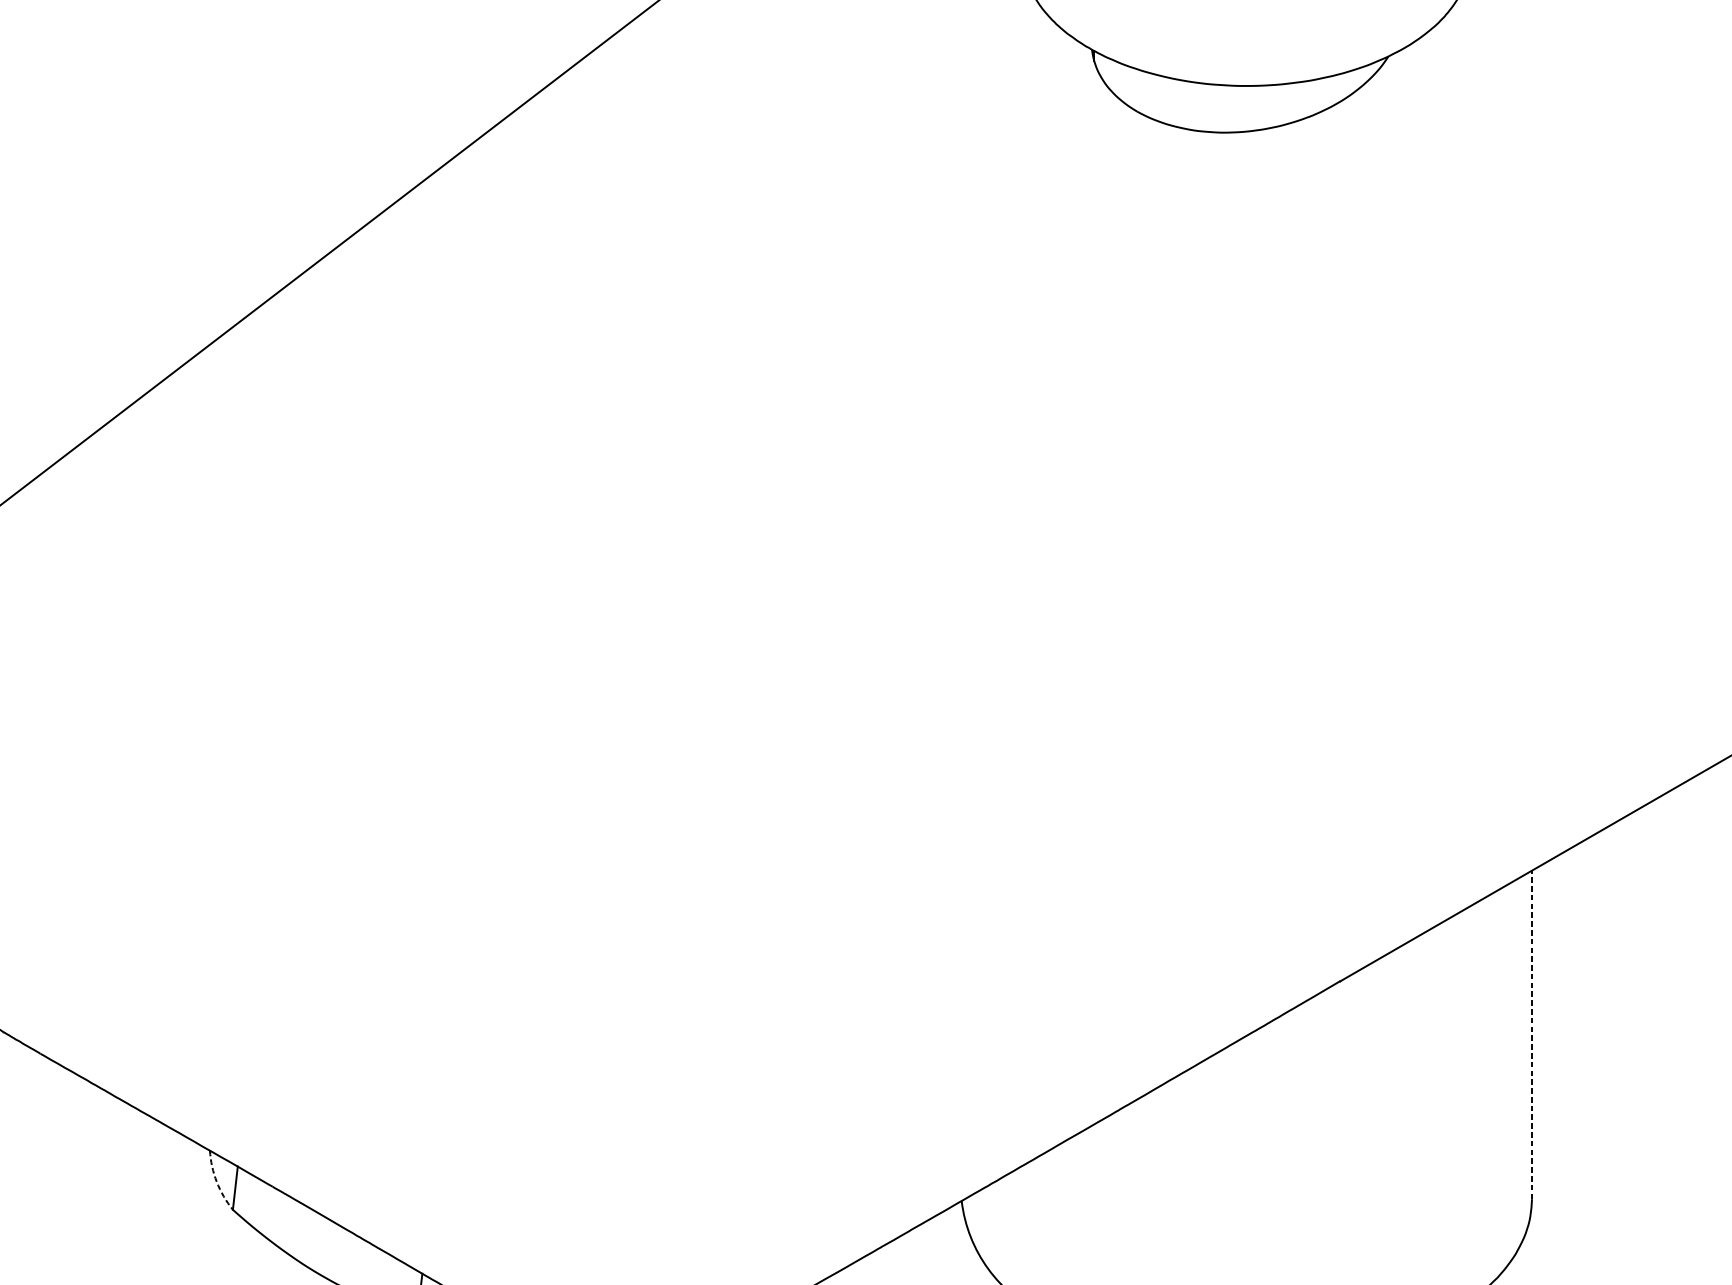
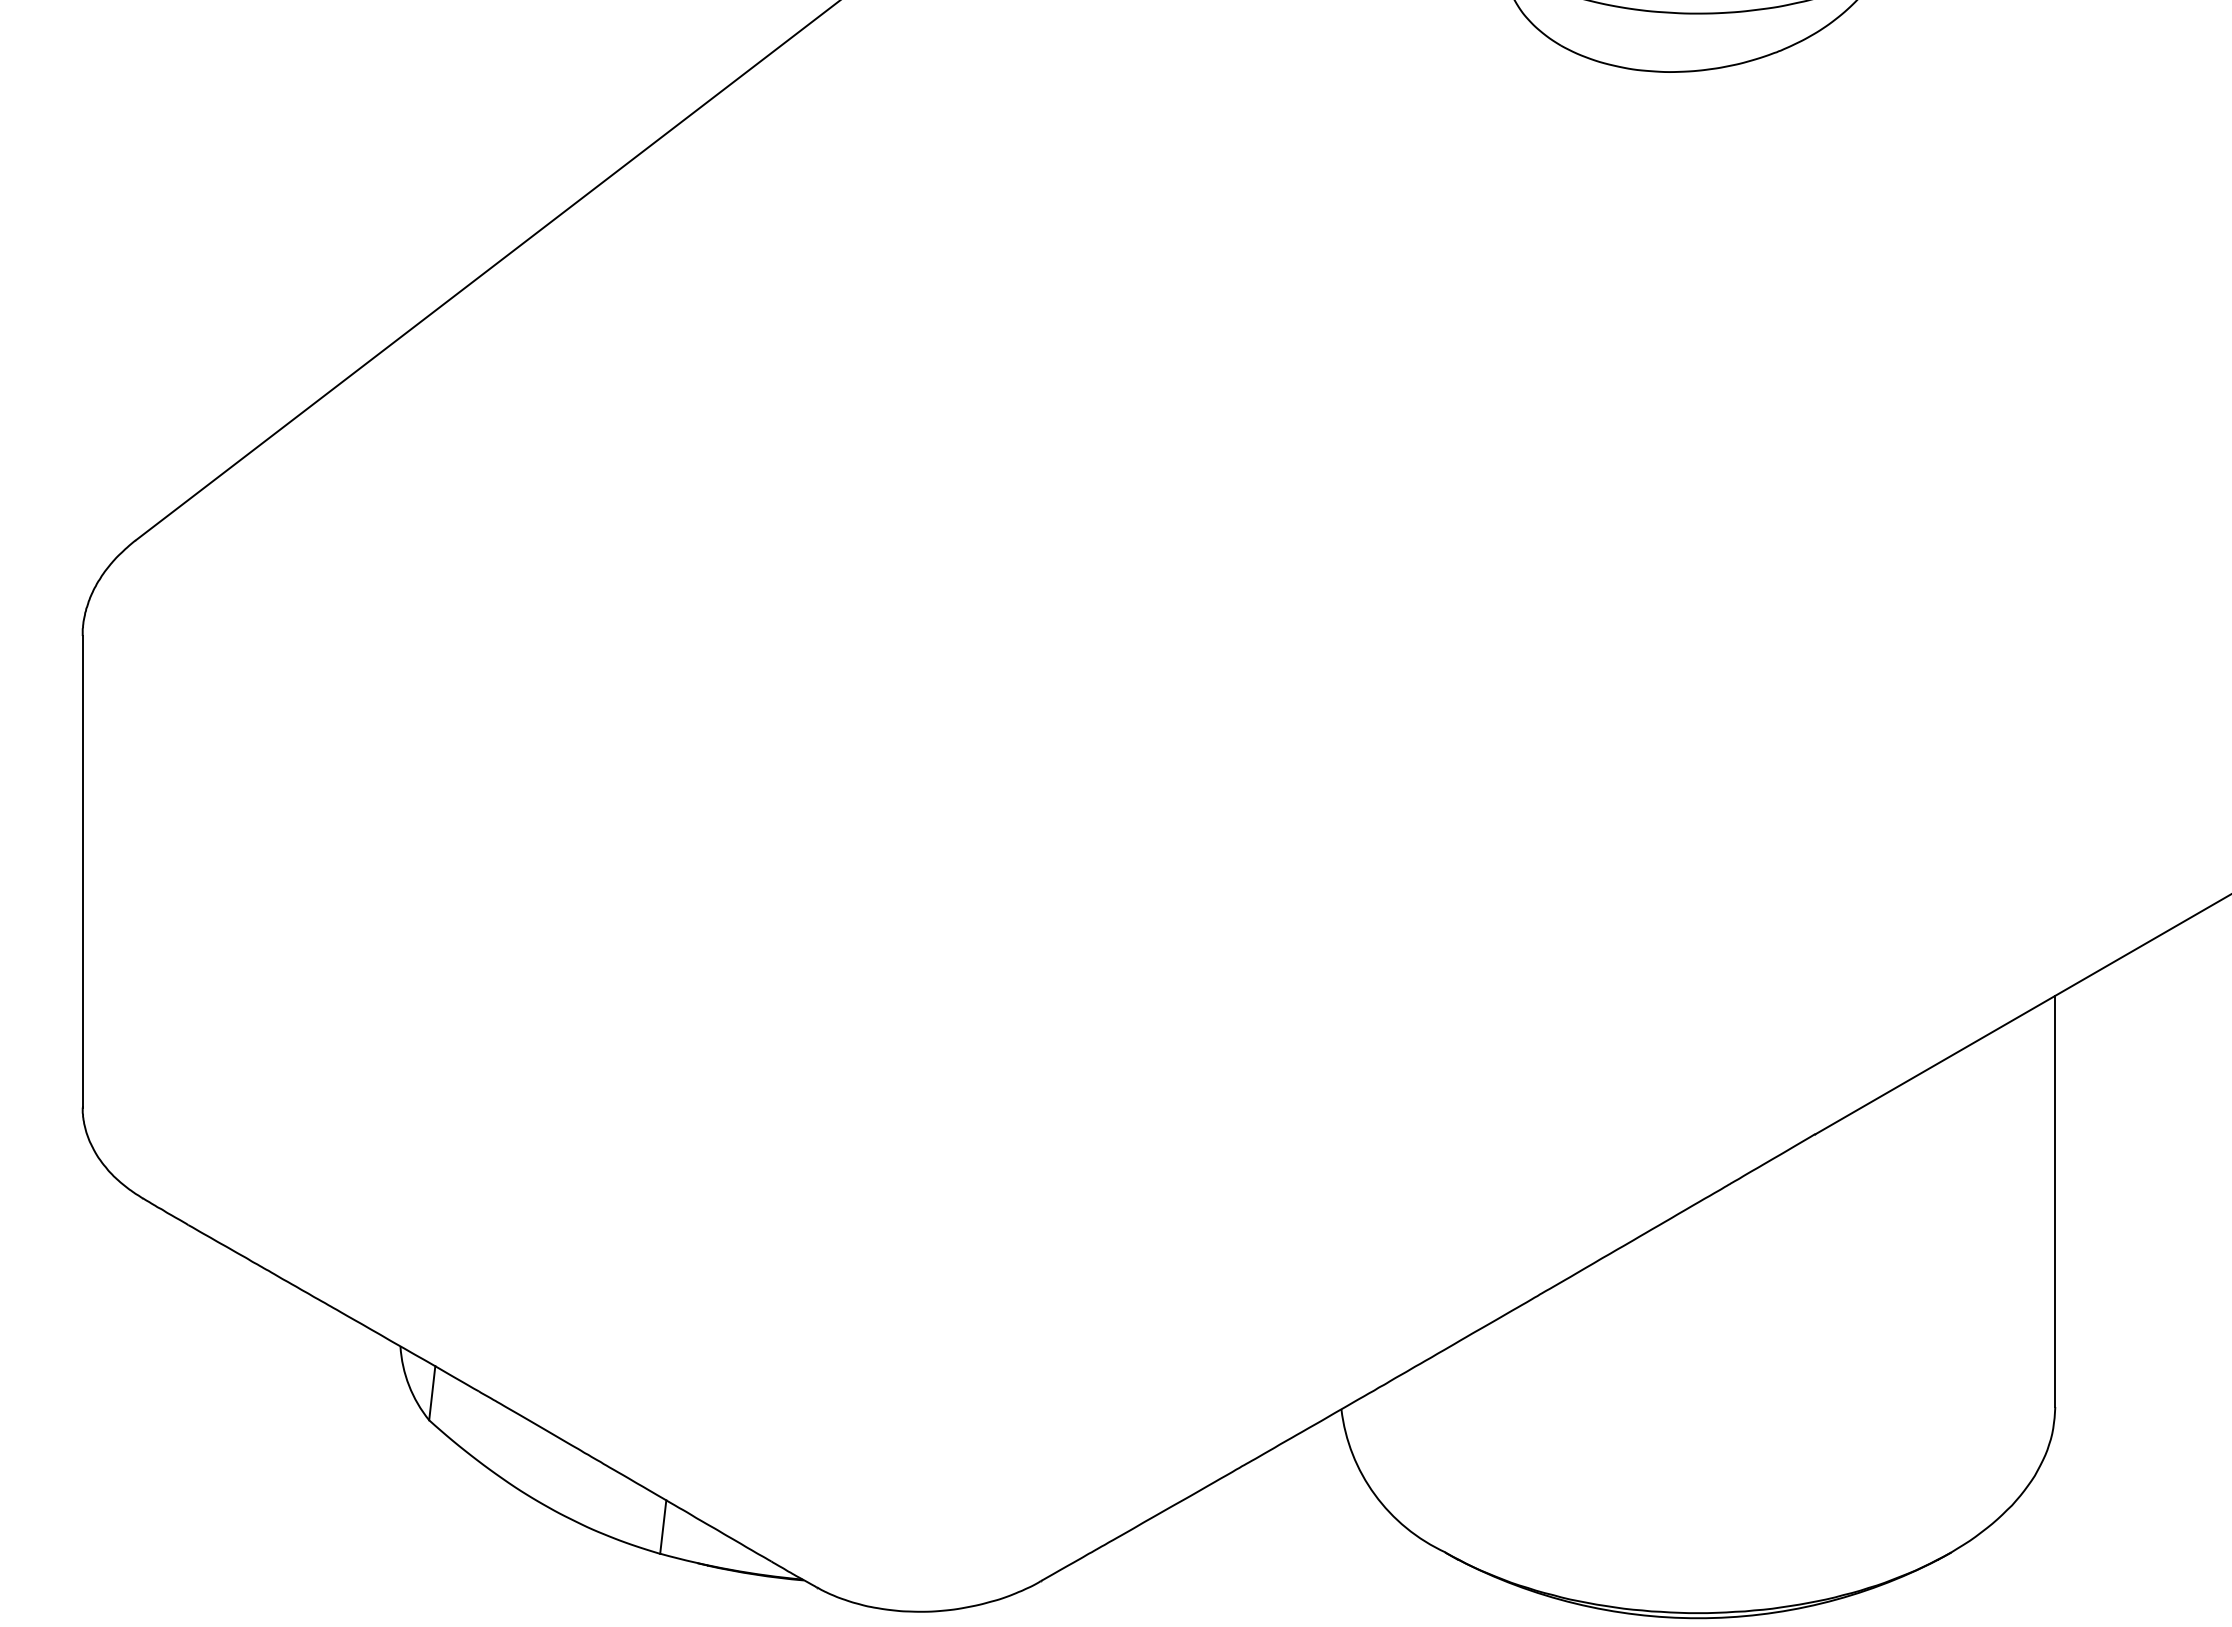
line: (1532, 1034) -> (2055, 1201), dashed -> solid
arc: (217, 1181) -> (409, 1385), dashed -> solid

